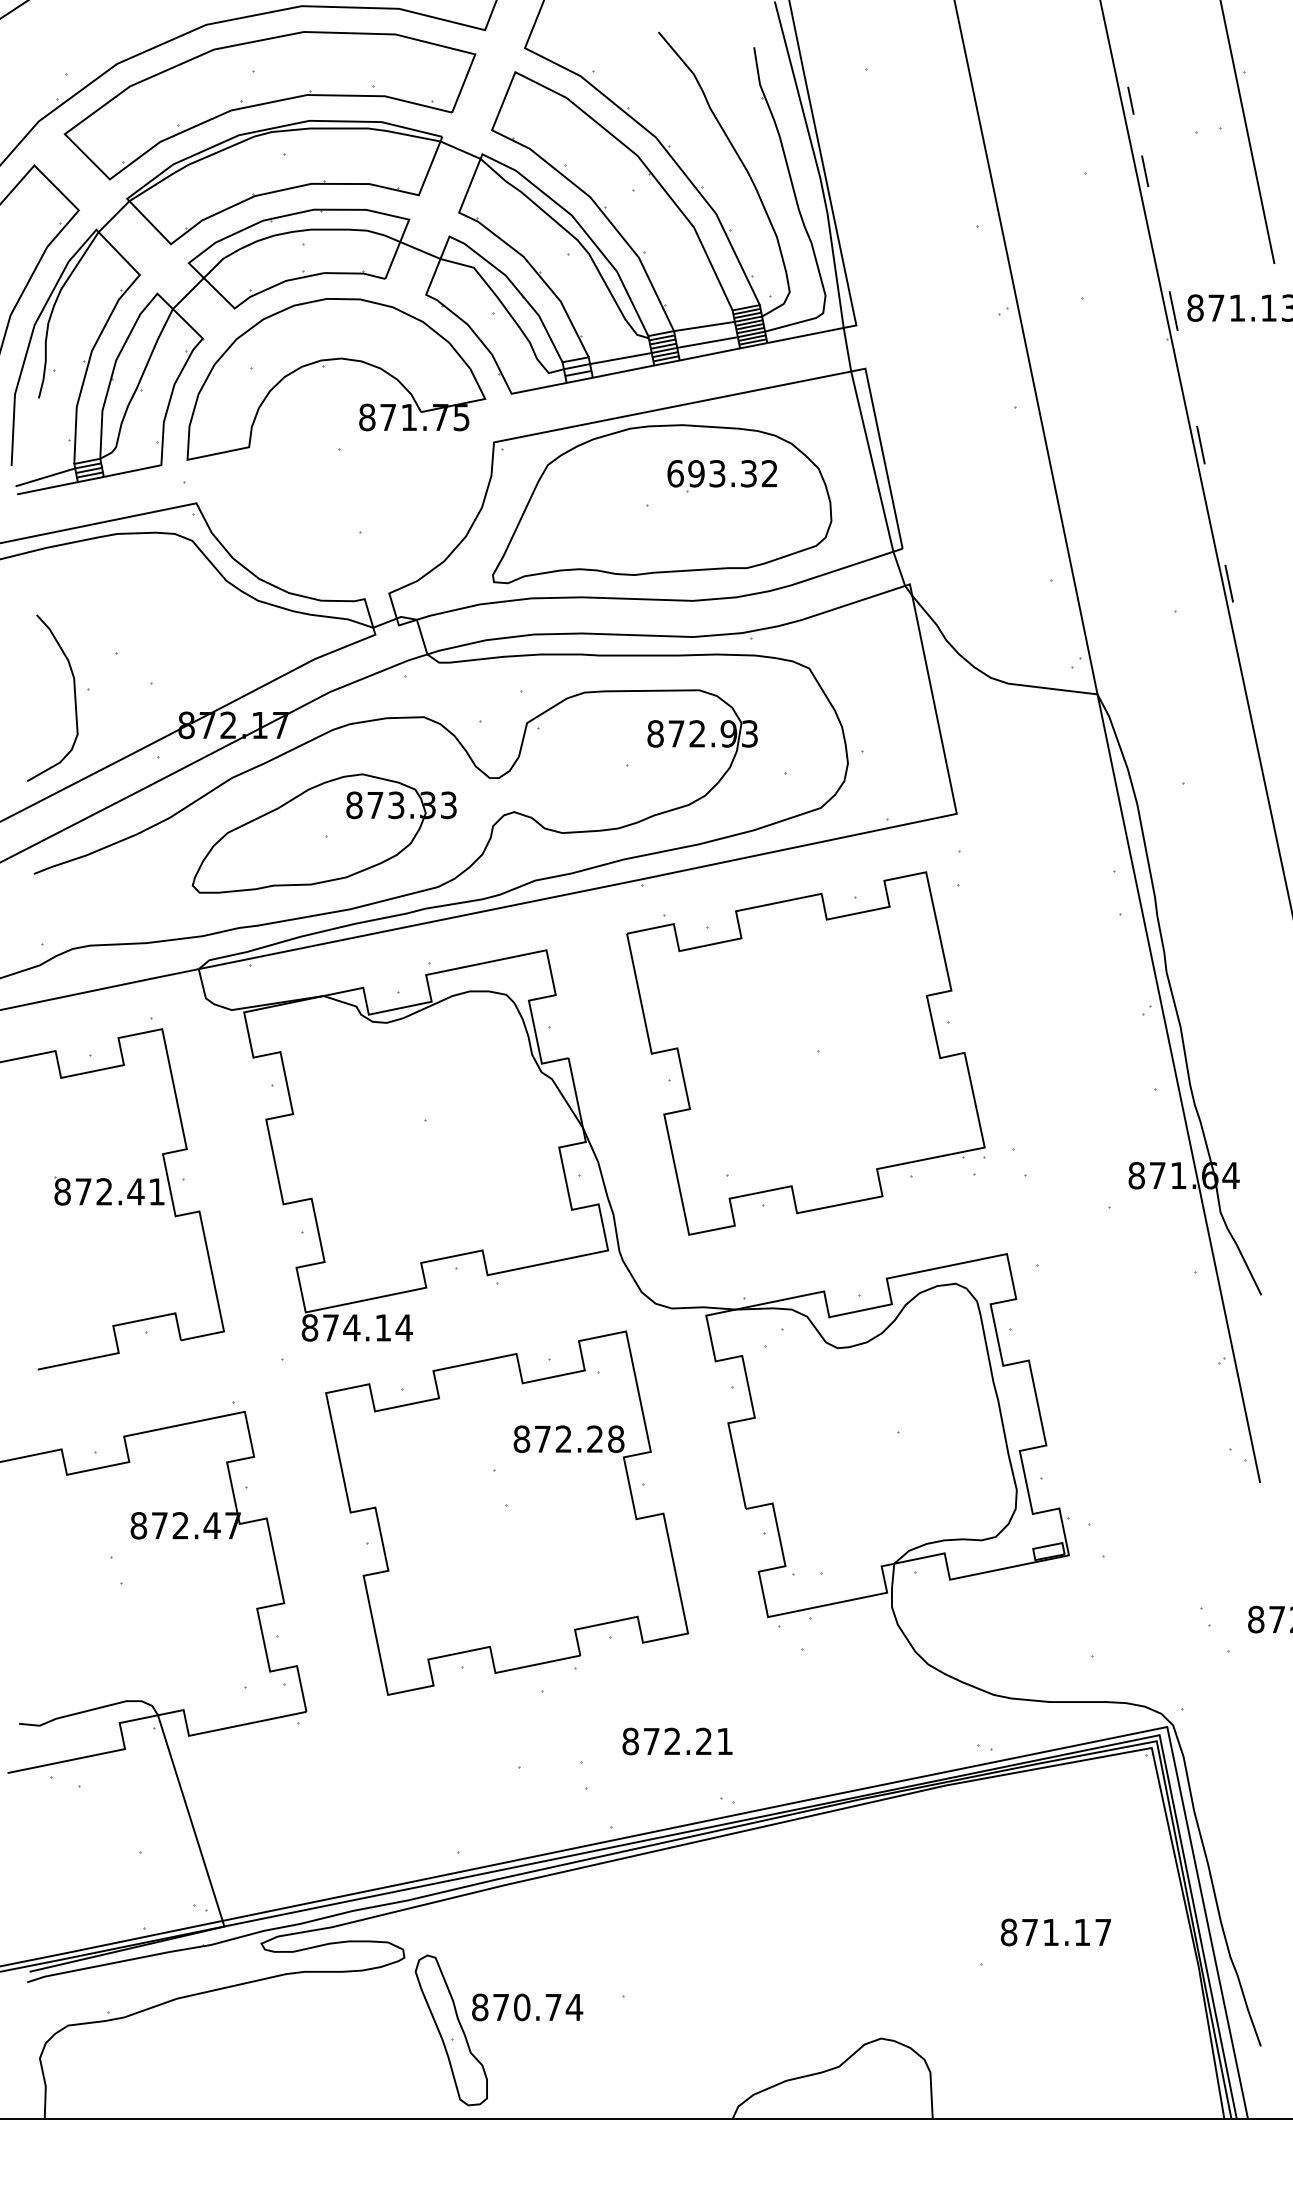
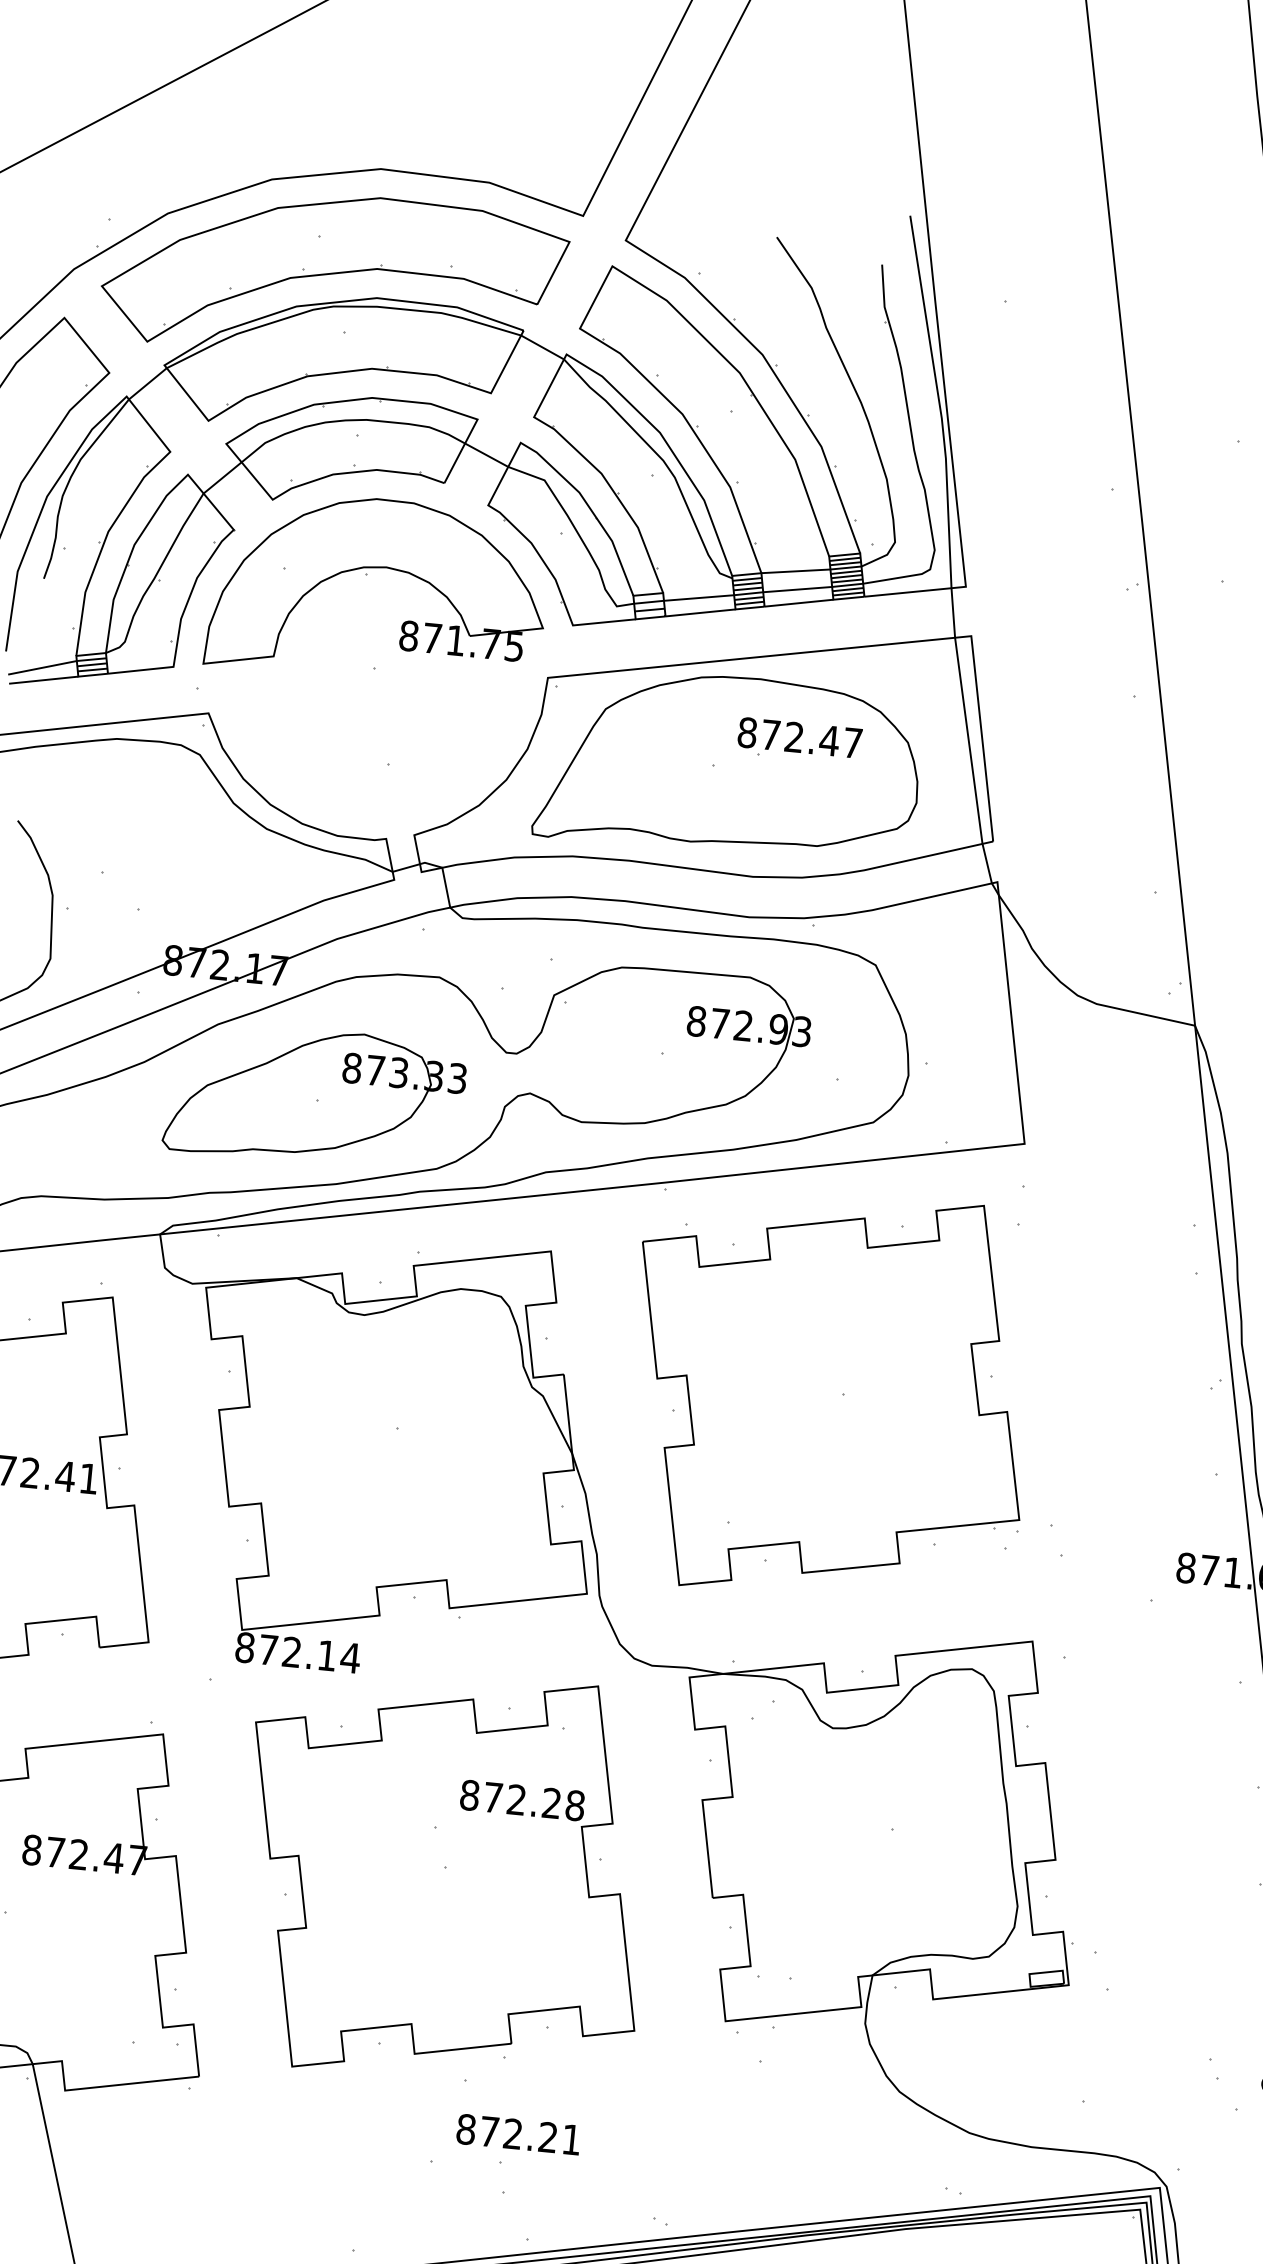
text: (722, 473) -> (800, 737), 693.32 -> 872.47
text: (351, 1327) -> (291, 1651), 874.14 -> 872.14
text: (677, 1741) -> (518, 2134), moved

